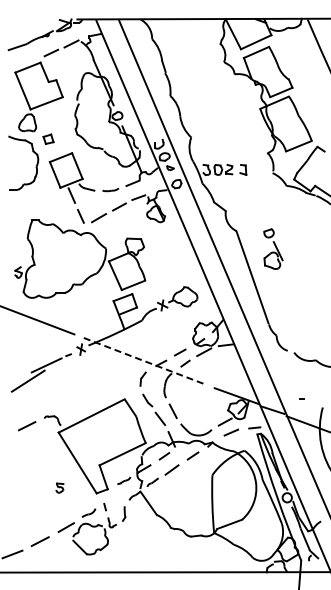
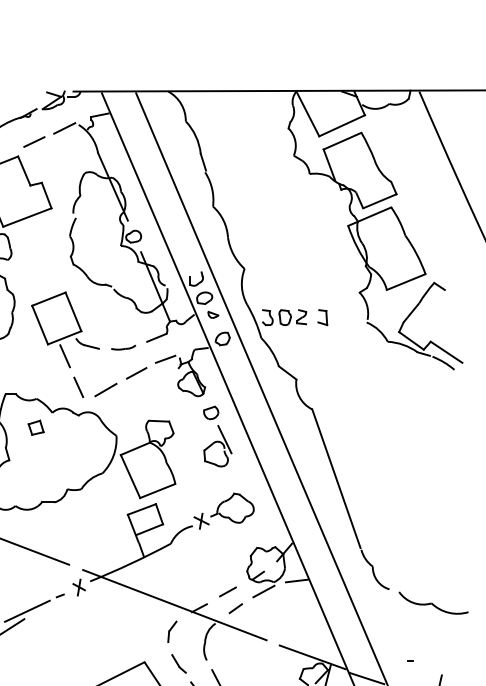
part: (48, 138) -> (36, 426), moved
part: (273, 248) -> (217, 435), moved
line: (145, 361) -> (175, 605), dashed -> solid

